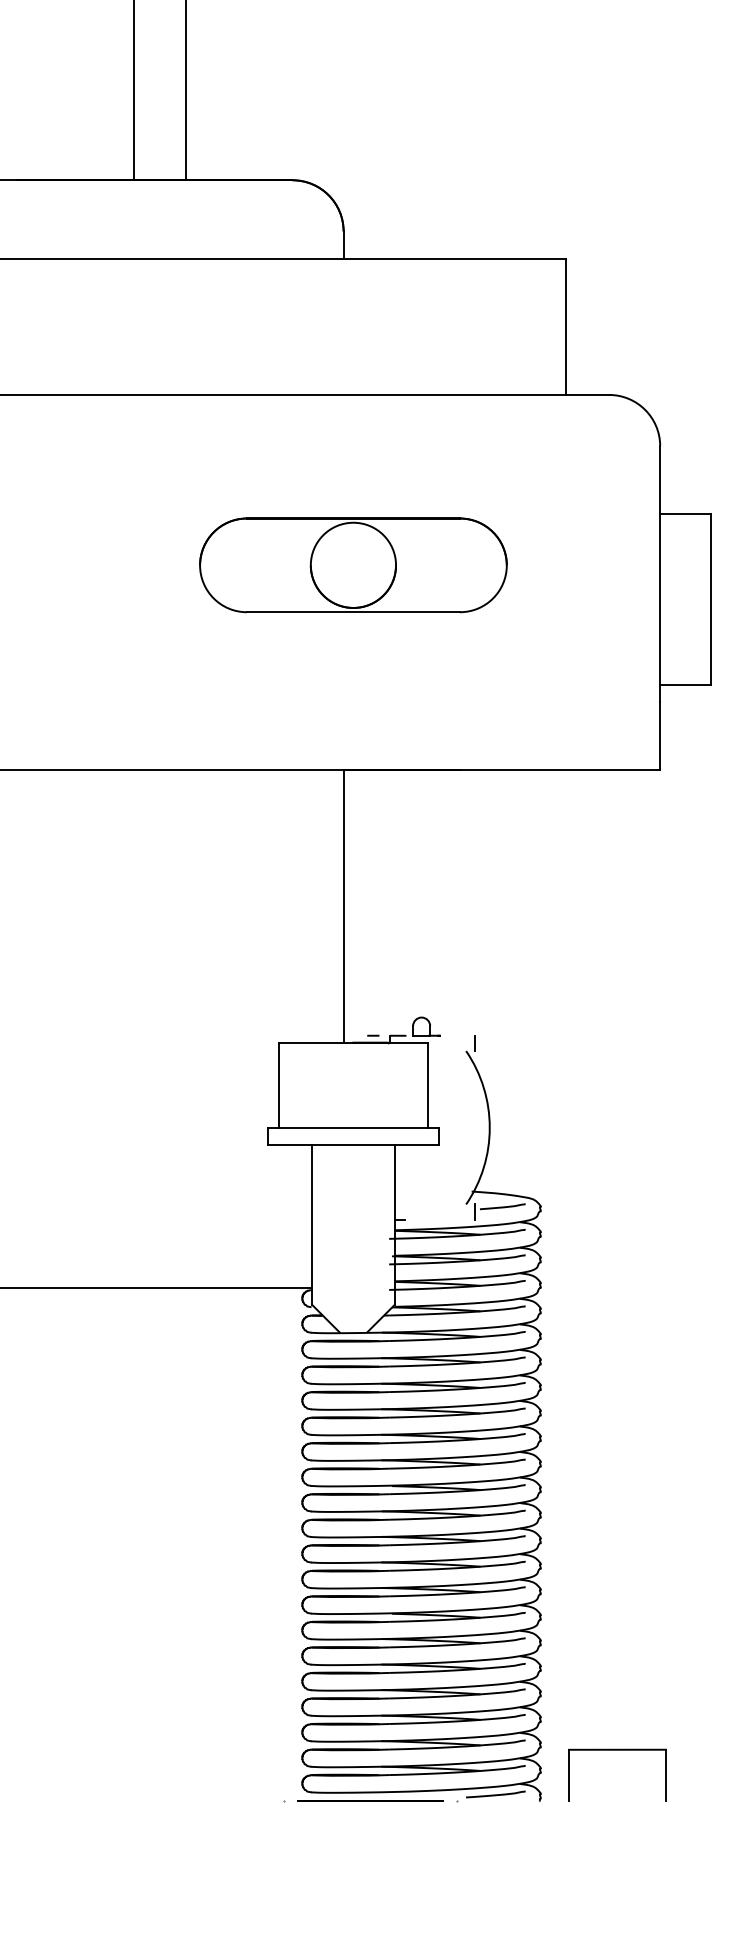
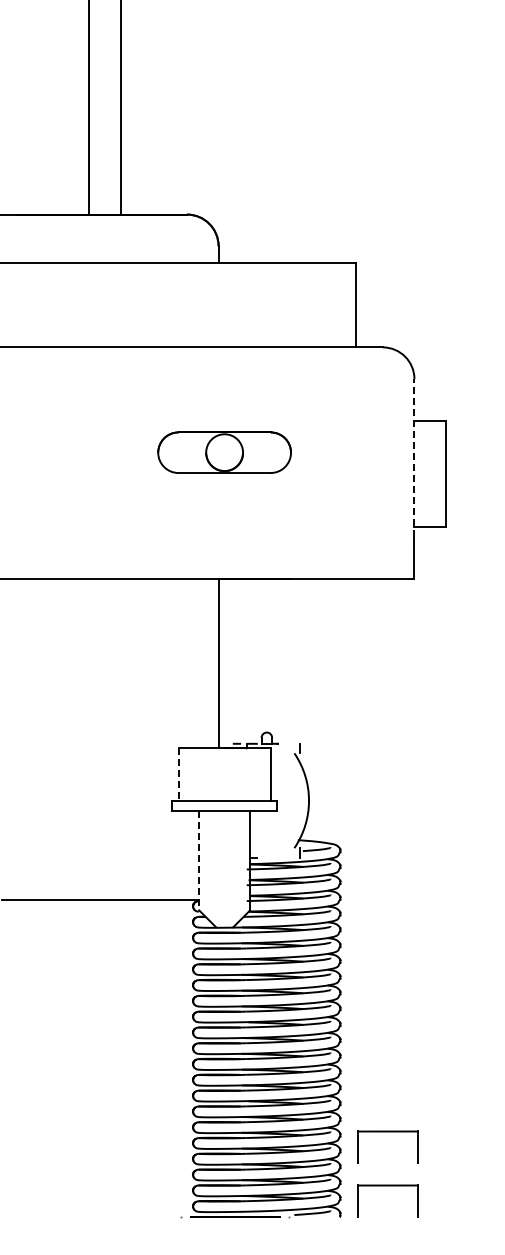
part: (353, 564) -> (224, 452), size x0.7
line: (660, 572) -> (414, 457), solid -> dashed
line: (278, 1085) -> (178, 774), solid -> dashed
line: (312, 1224) -> (199, 860), solid -> dashed
part: (616, 1664) -> (387, 1132), added

